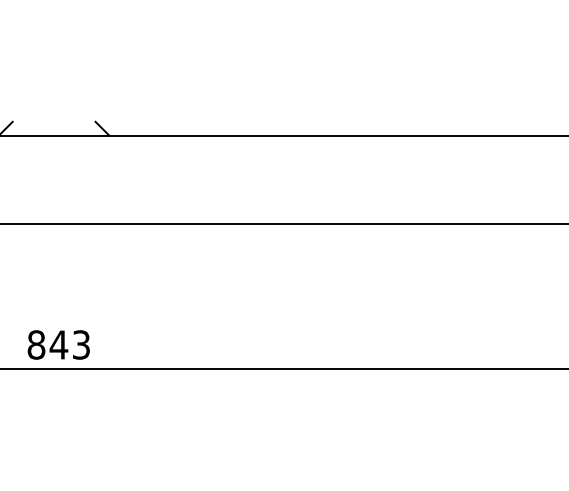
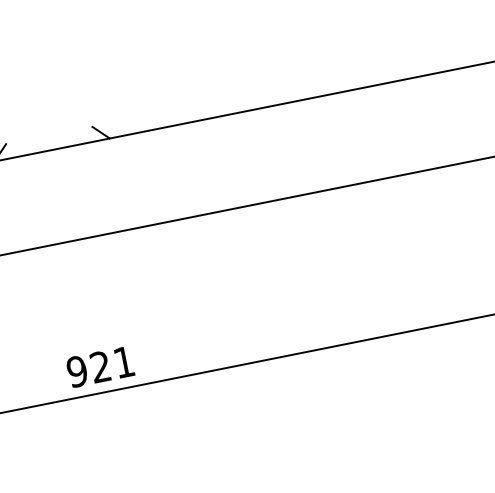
text: (58, 344) -> (100, 366), 843 -> 921

